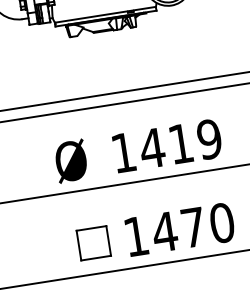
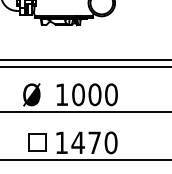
text: (180, 143) -> (94, 94), 1419 -> 1000

